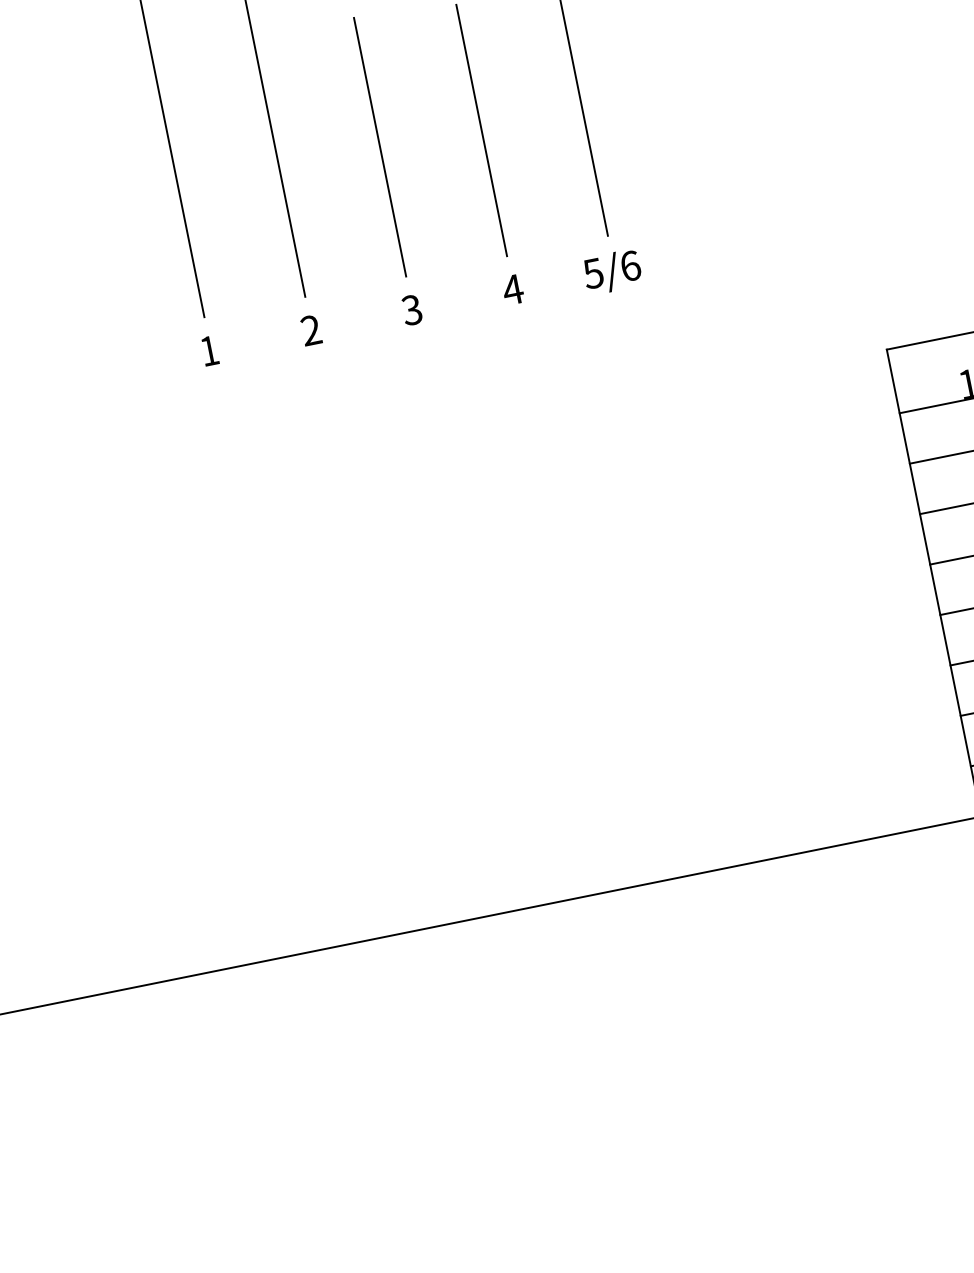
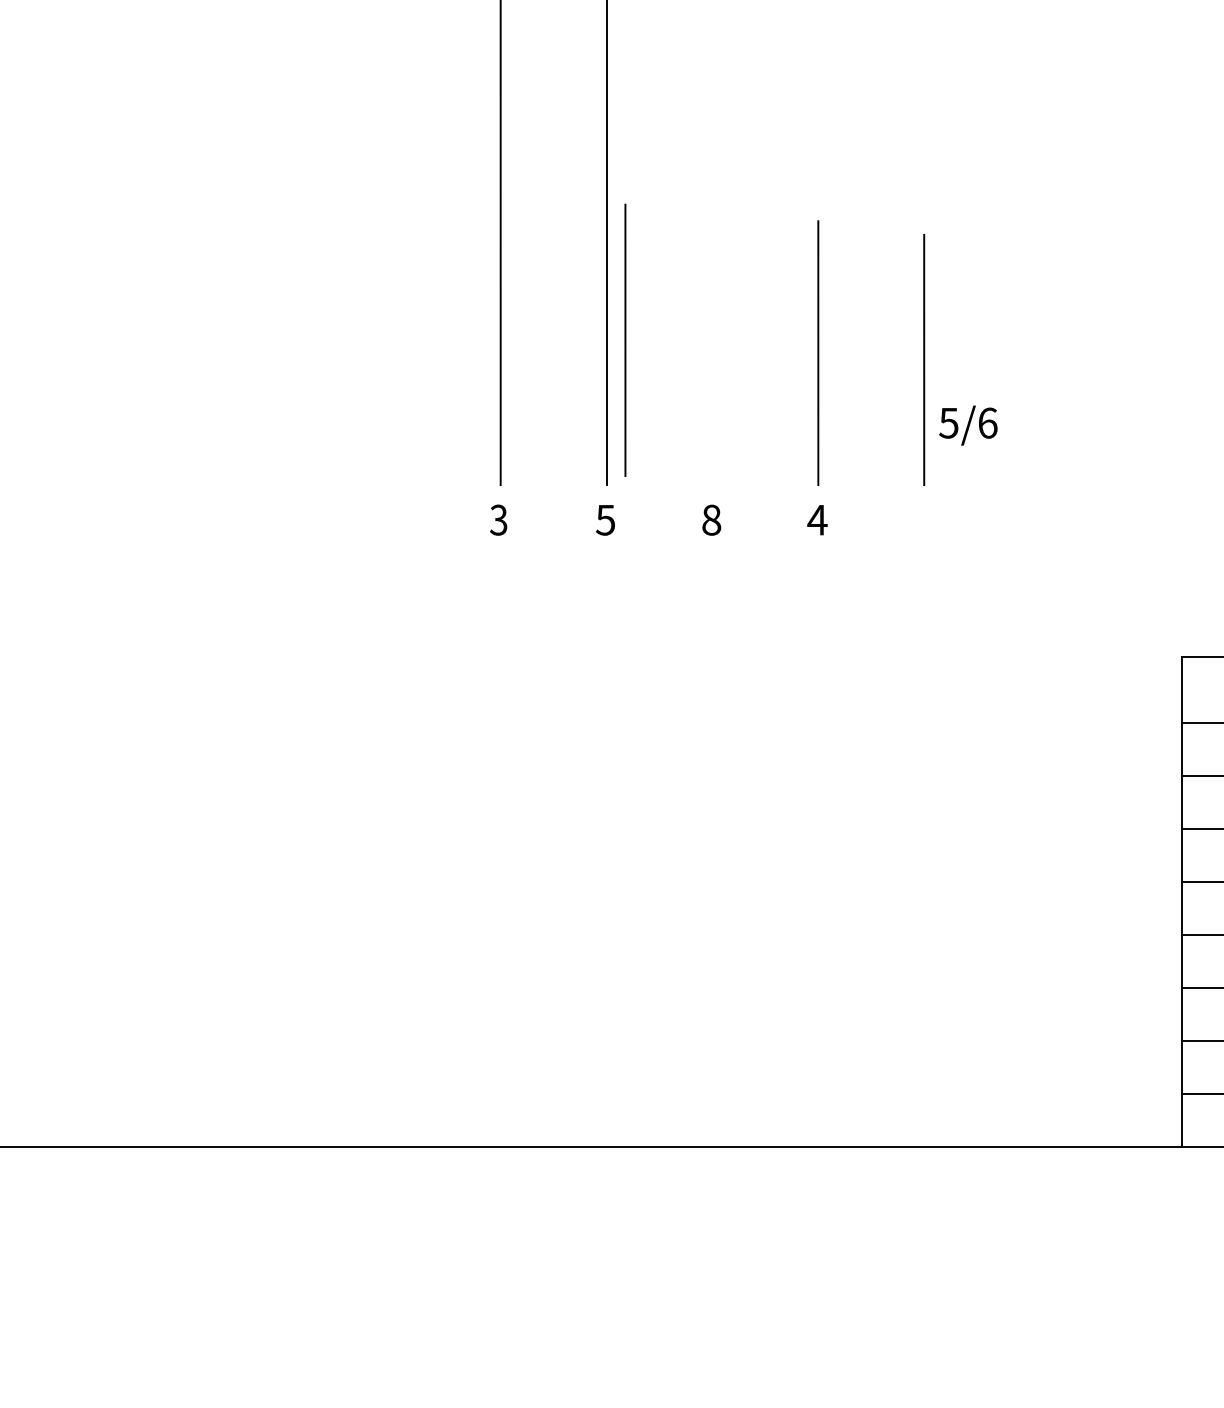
line: (379, 146) -> (625, 339), moved
text: (612, 272) -> (968, 425), moved
text: (411, 309) -> (711, 519), 3 -> 8
text: (310, 329) -> (605, 519), 2 -> 5
text: (208, 350) -> (498, 519), 1 -> 3

